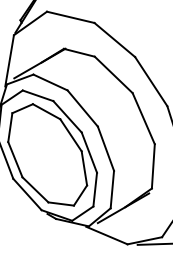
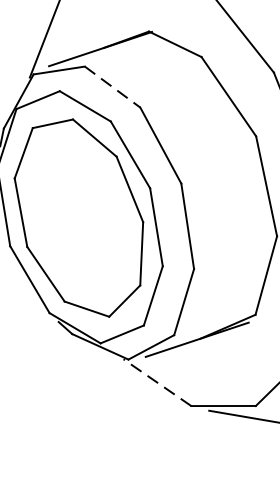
line: (50, 82) -> (112, 87), solid -> dashed
line: (106, 235) -> (156, 382), solid -> dashed

